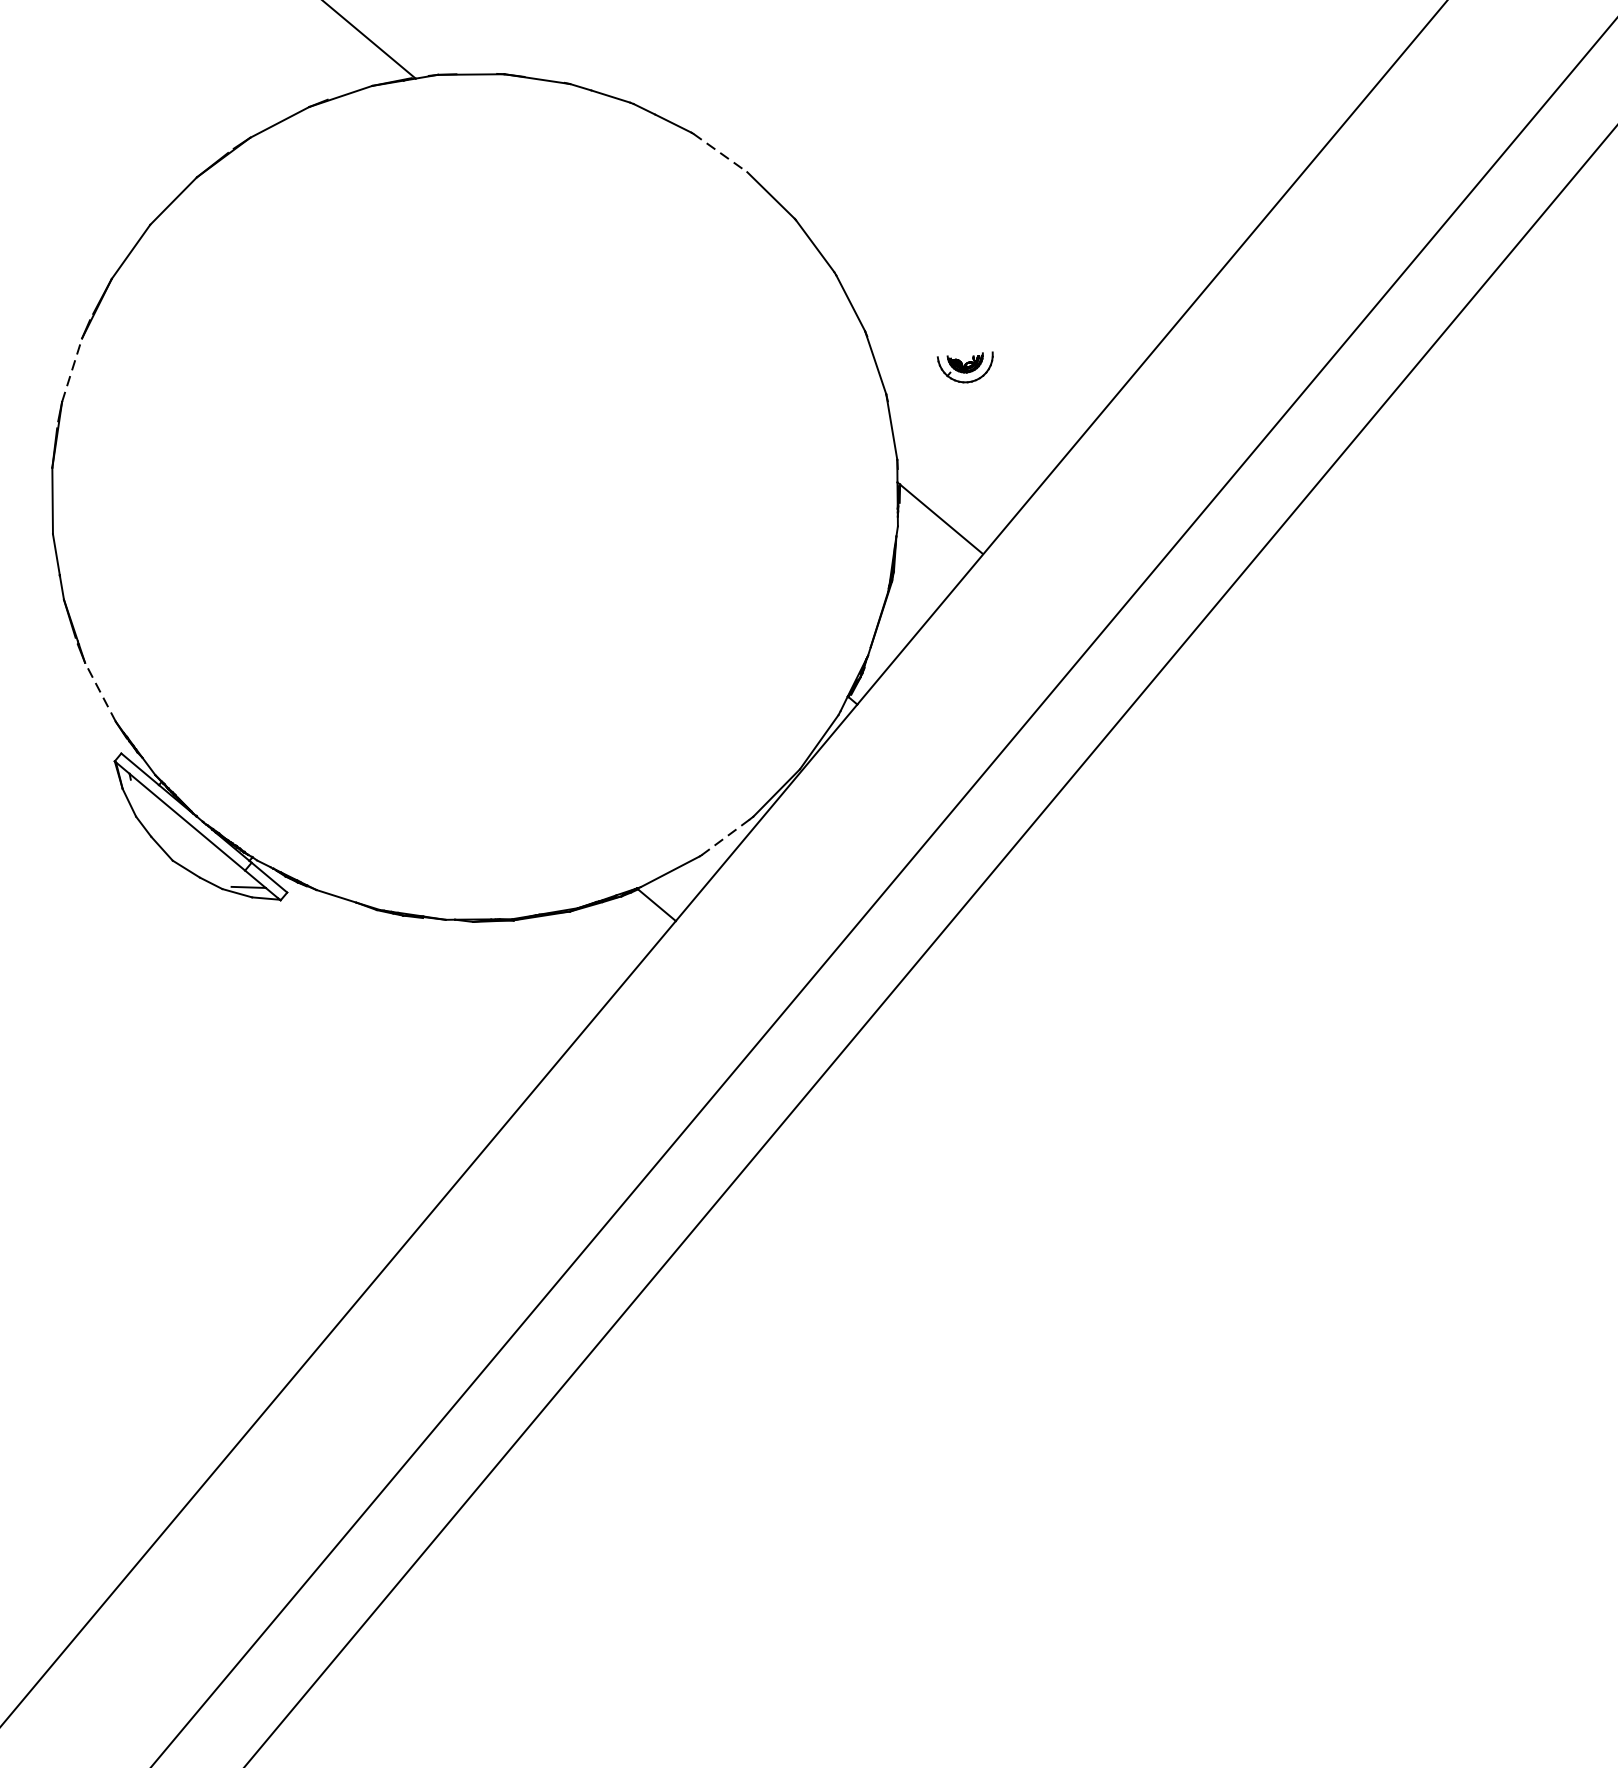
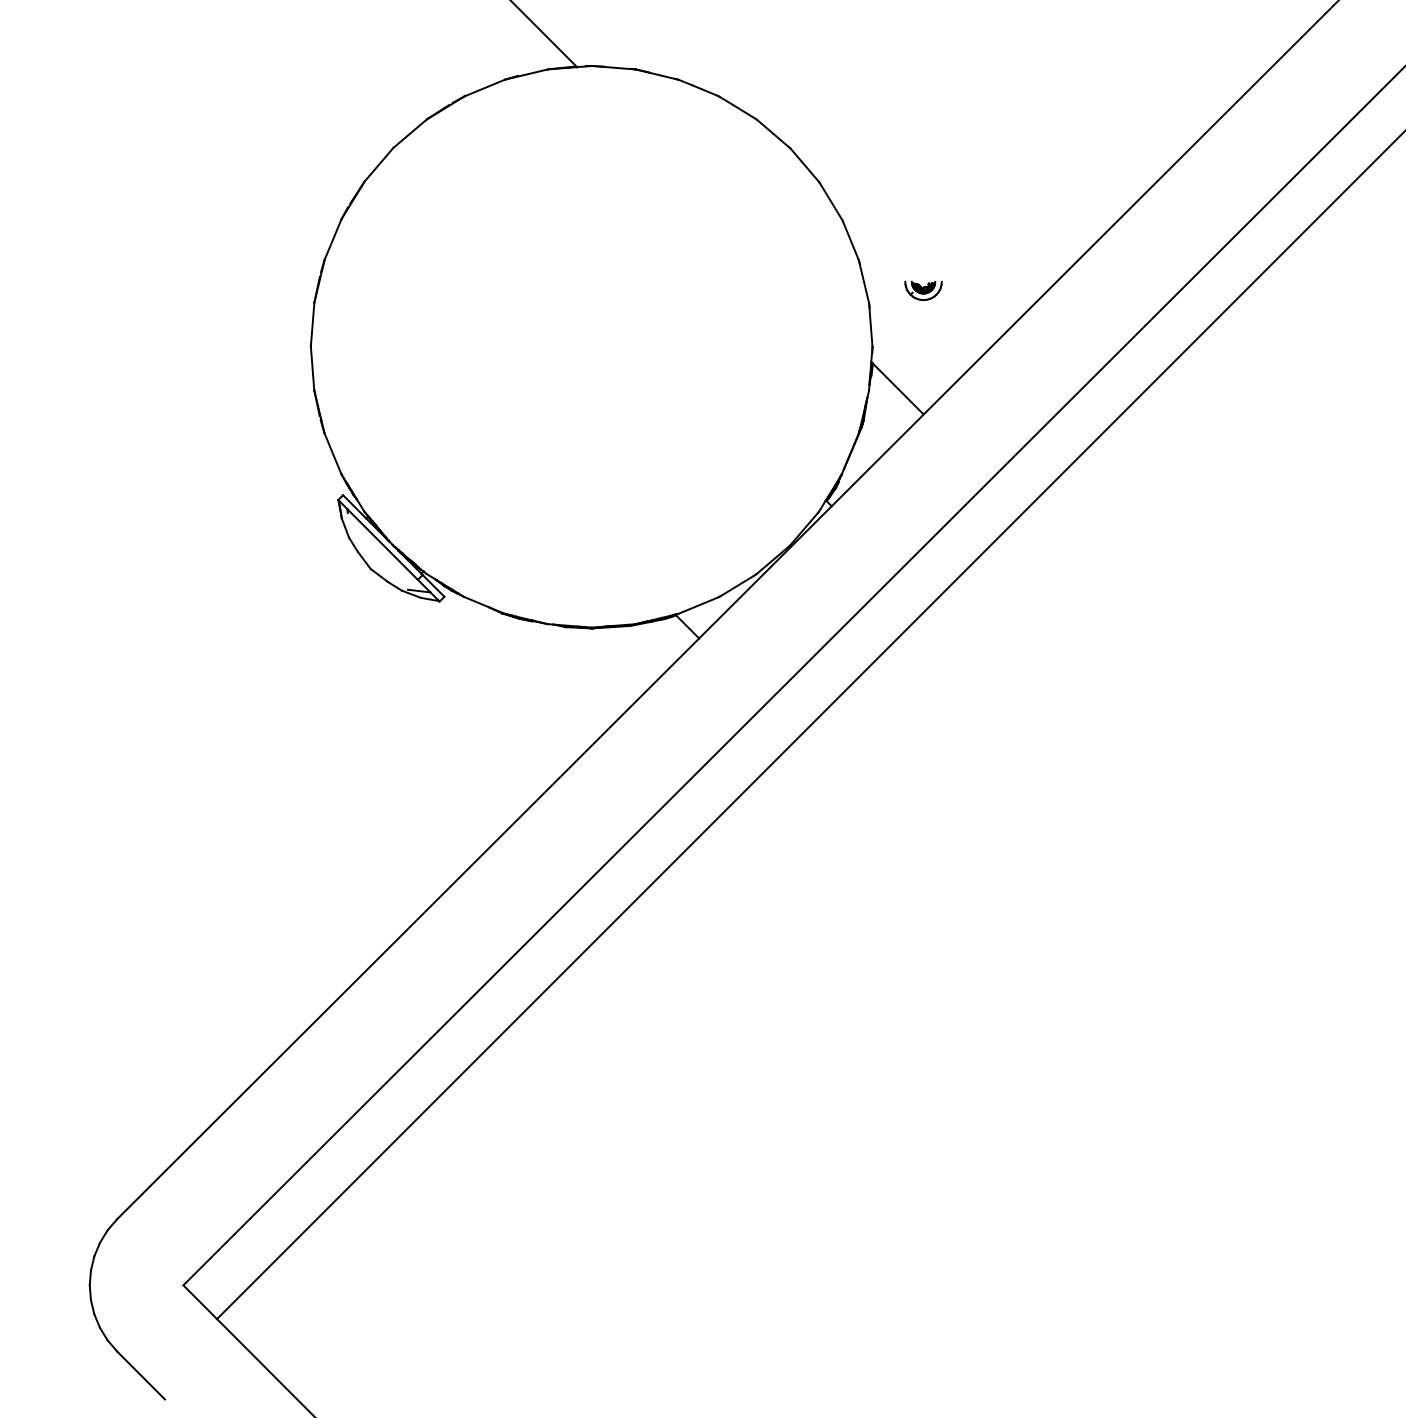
line: (721, 153) -> (774, 134), dashed -> solid
line: (72, 368) -> (333, 238), dashed -> solid
line: (99, 692) -> (332, 453), dashed -> solid
line: (726, 837) -> (737, 586), dashed -> solid

